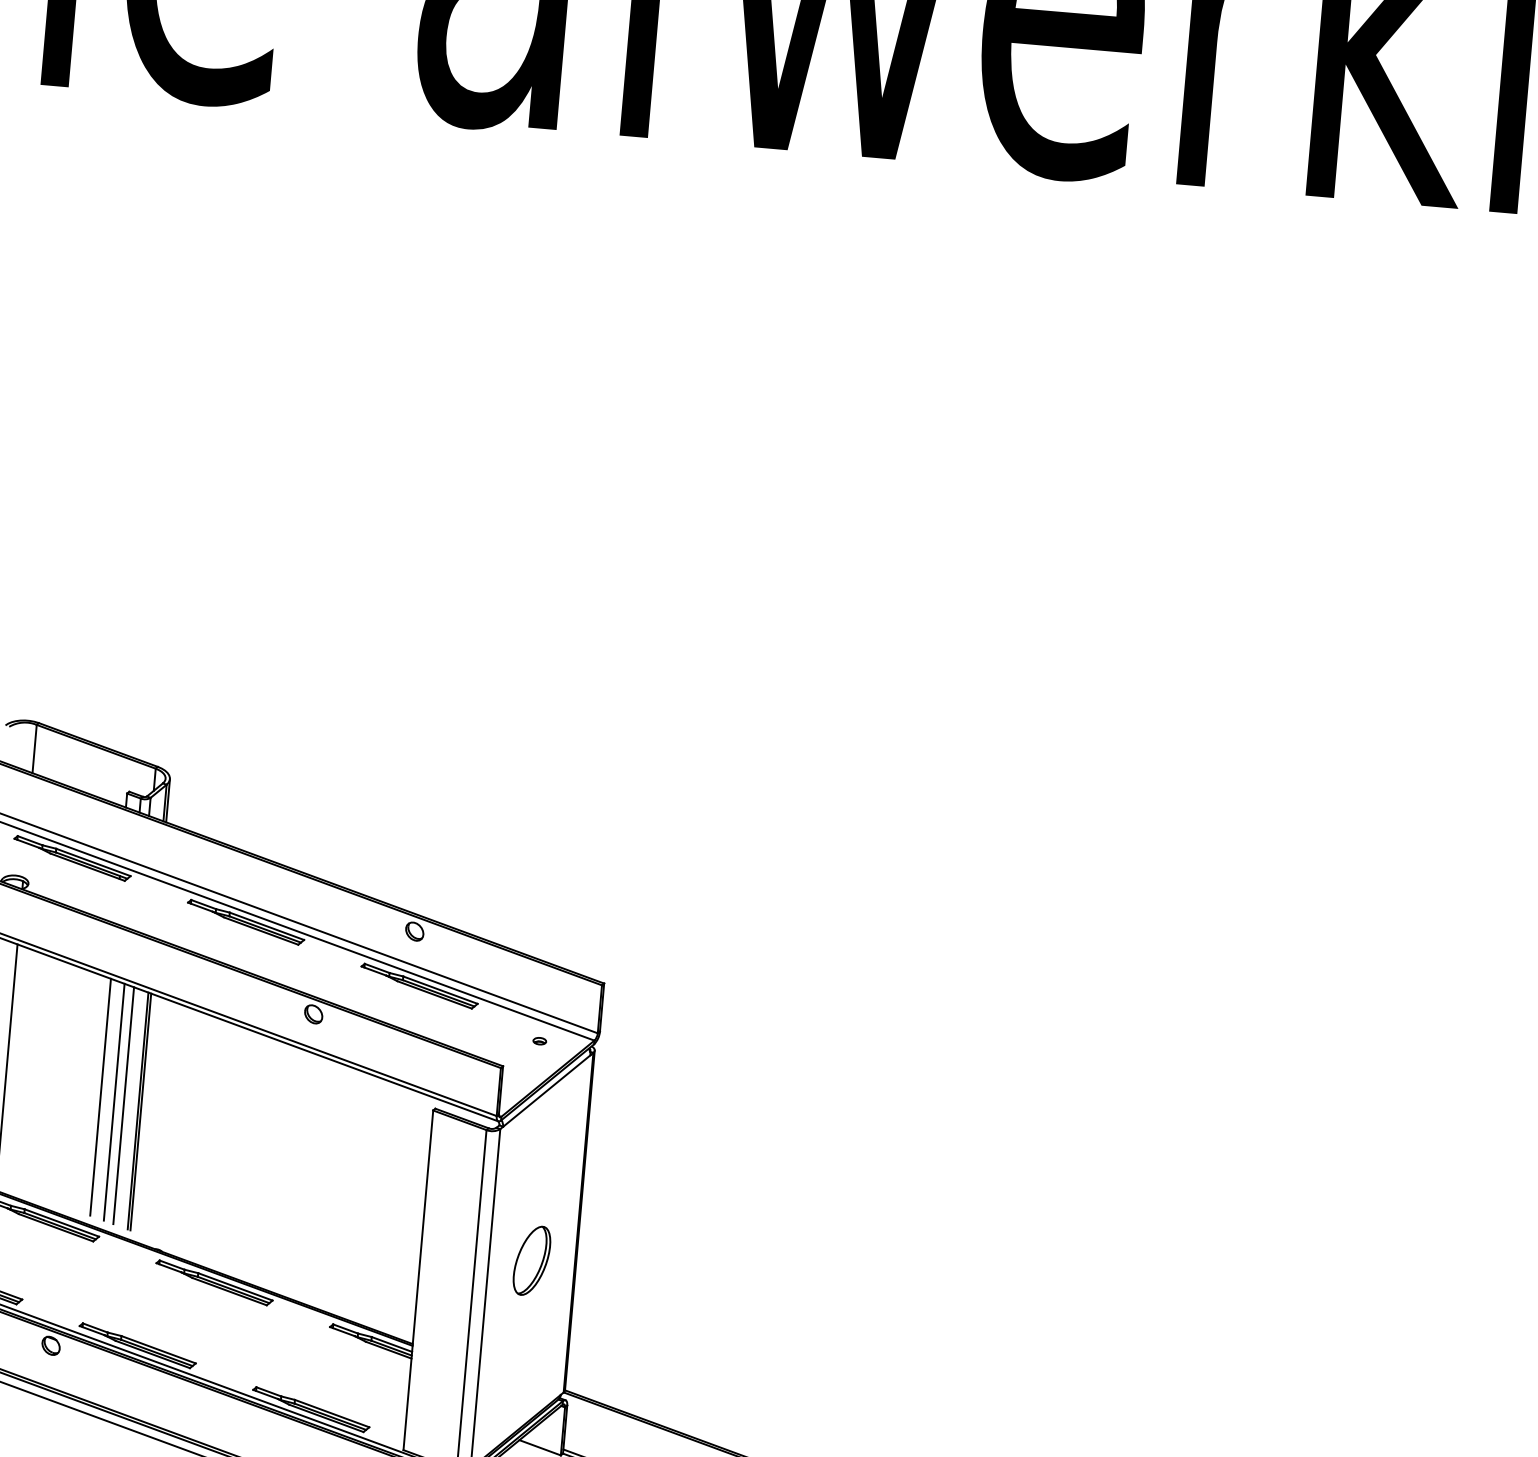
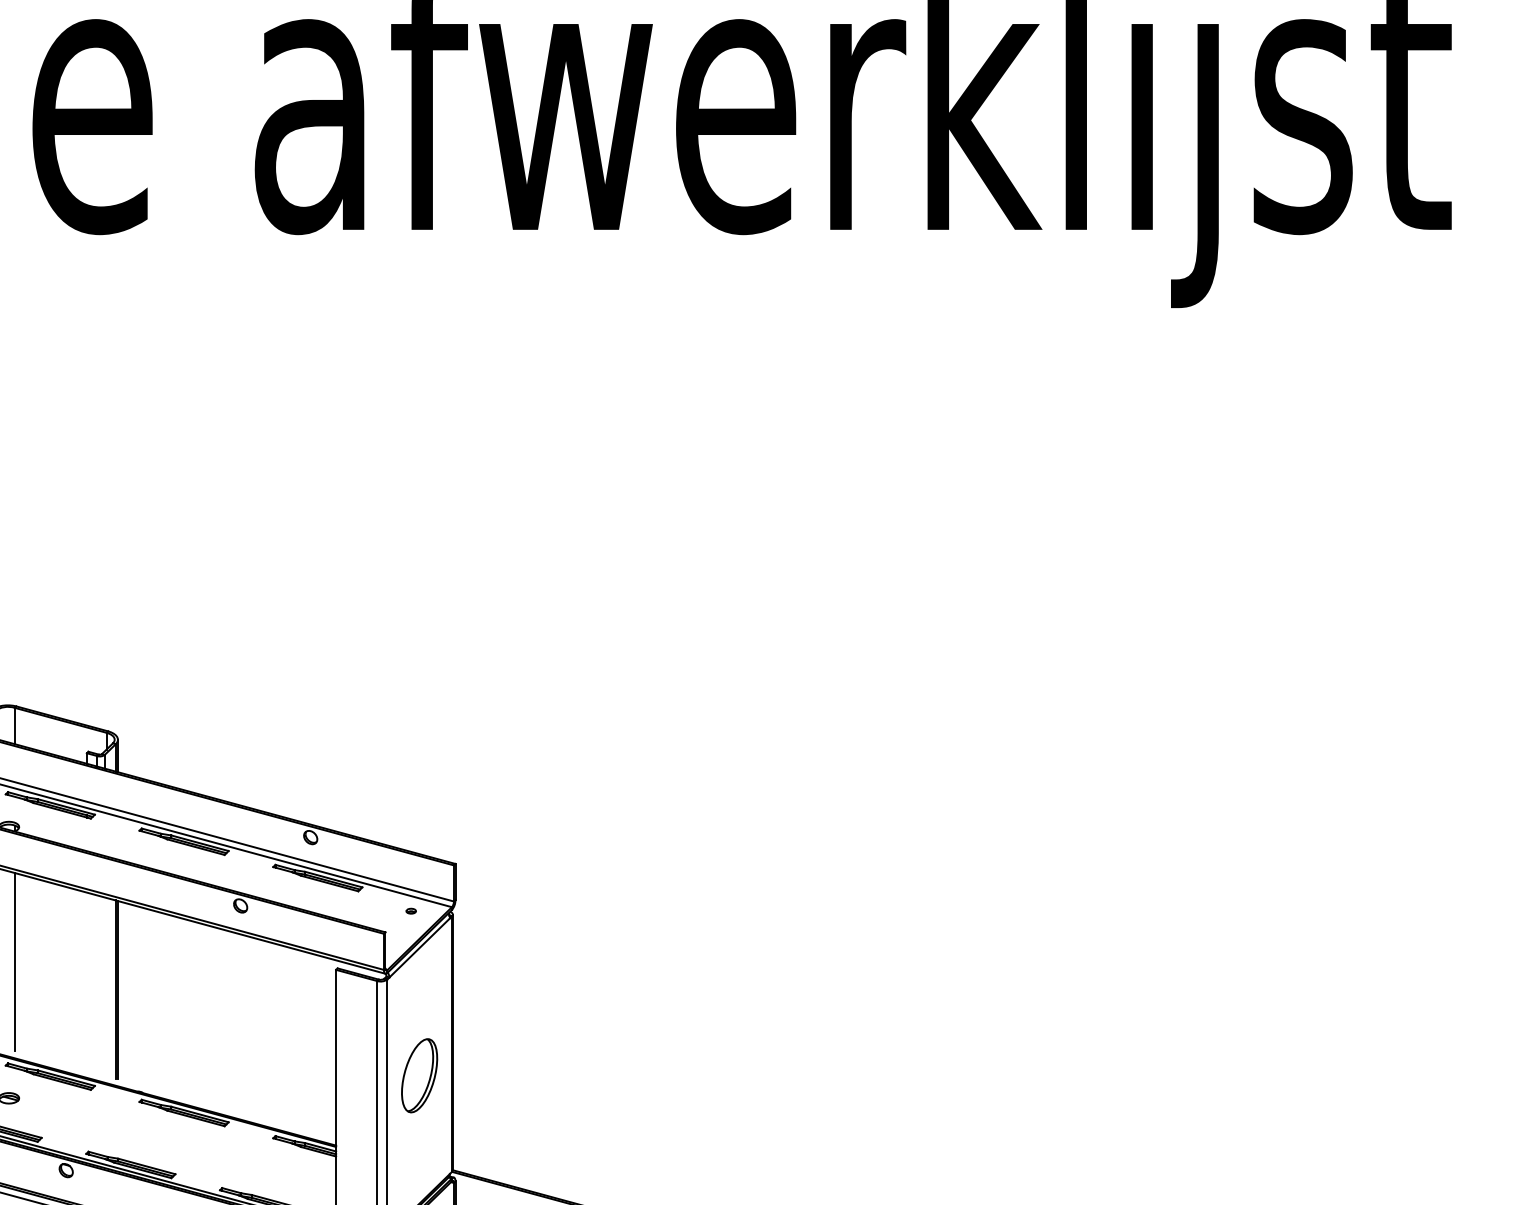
line: (100, 1096) -> (86, 981), removed
line: (114, 1102) -> (97, 984), removed
line: (123, 1105) -> (104, 986), removed
part: (531, 1260) -> (419, 1075), size x1.4

